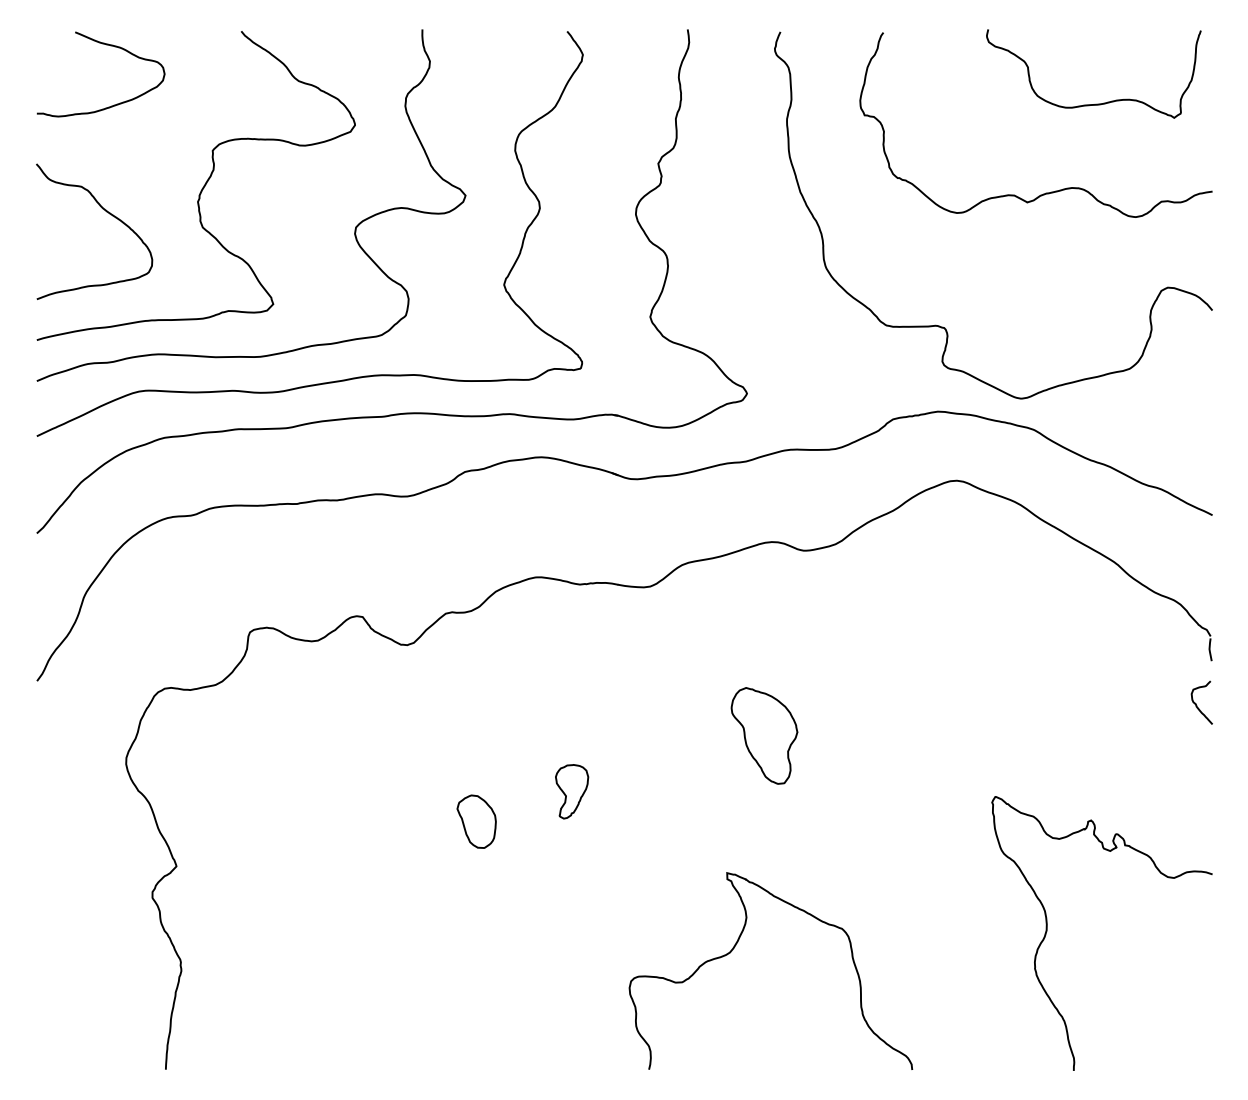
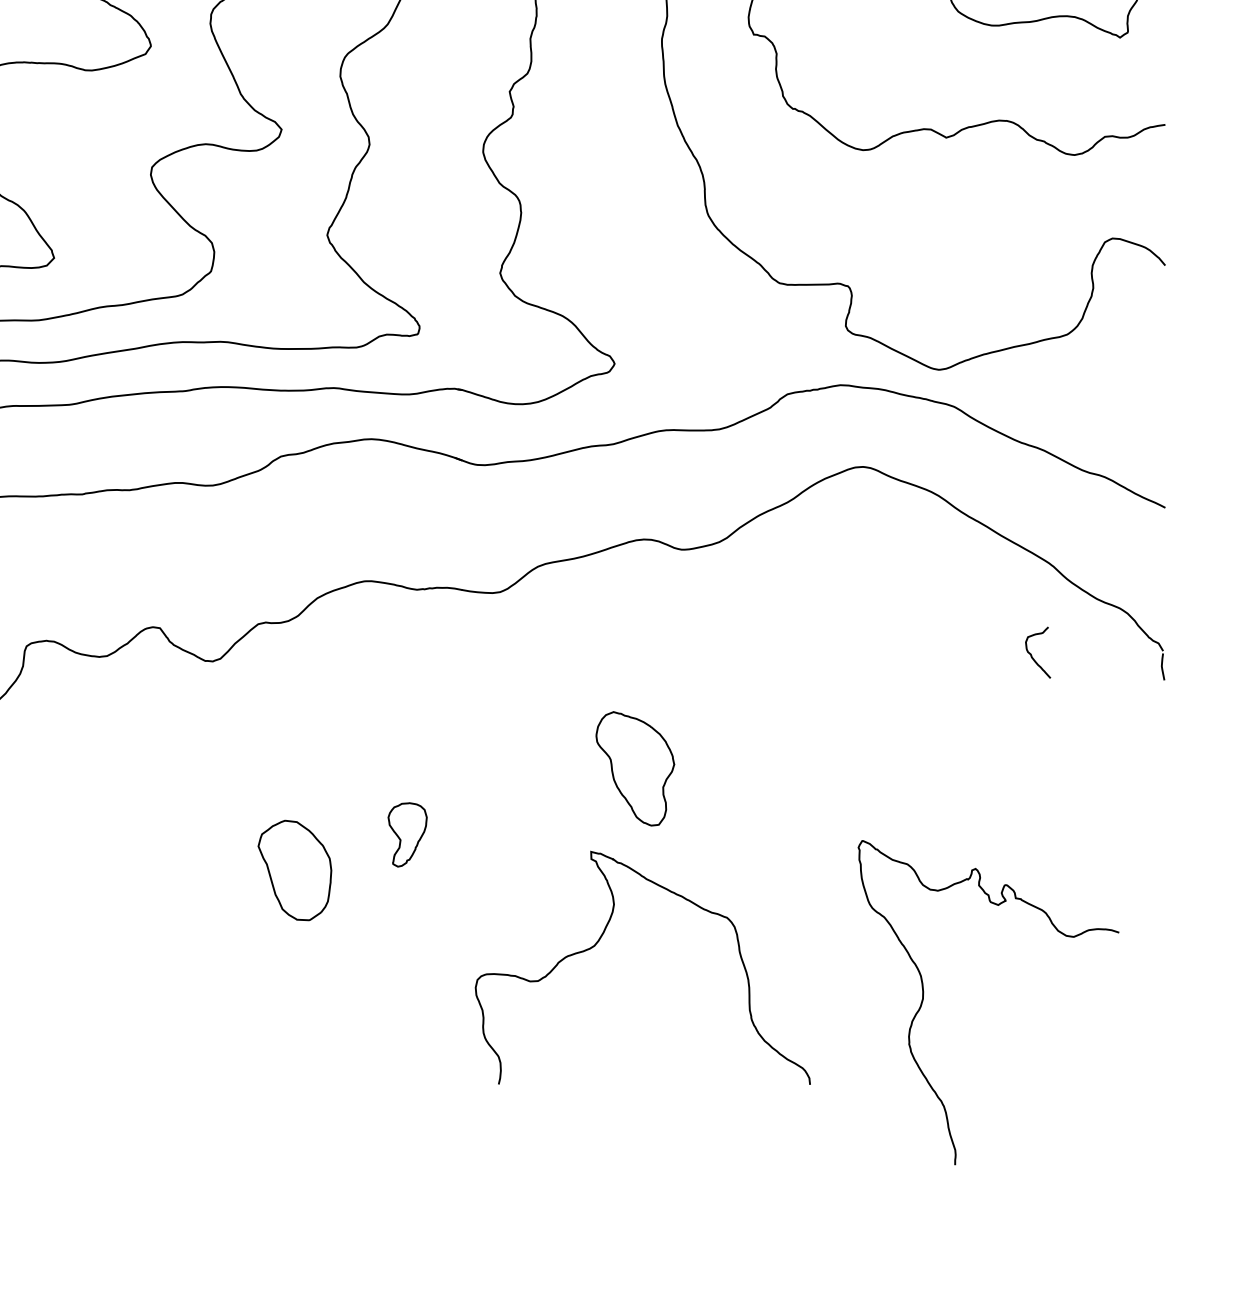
curve: (1197, 705) -> (1032, 655), moved
part: (476, 821) -> (294, 870), size x1.6
curve: (1047, 931) -> (923, 1000), moved
curve: (734, 948) -> (599, 941), moved

